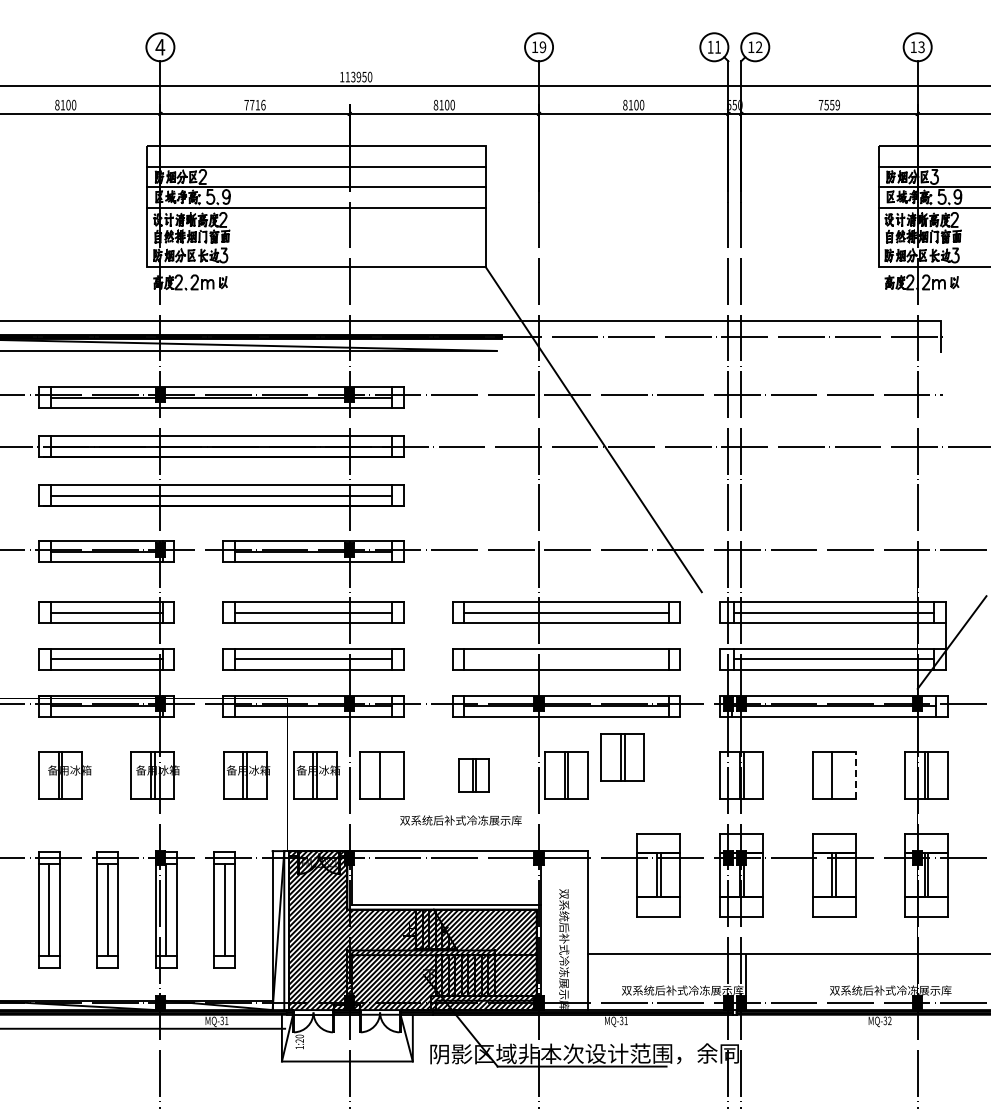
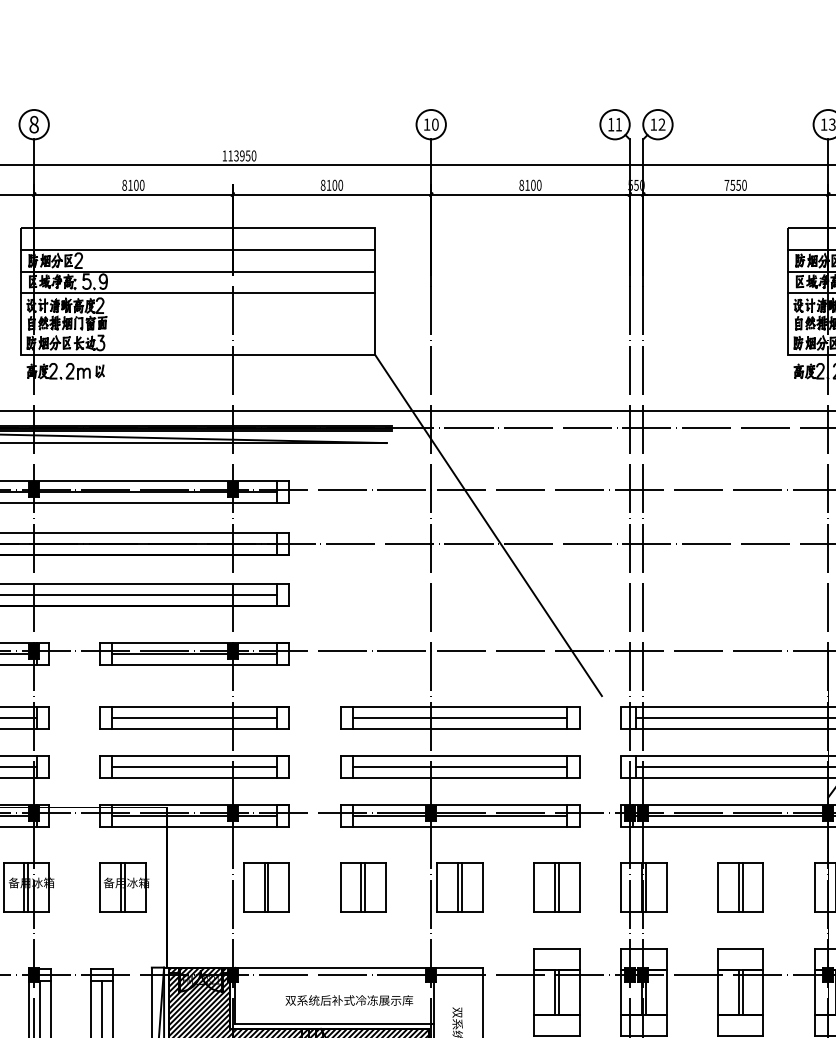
text: (160, 46) -> (34, 123), 4 -> 8
text: (542, 47) -> (434, 124), 19 -> 10
text: (254, 104) -> (132, 184), 7716 -> 8100
text: (837, 105) -> (744, 185), 7559 -> 7550
line: (566, 659) -> (460, 766), added
part: (622, 757) -> (556, 888), moved
line: (383, 774) -> (268, 887), added
line: (835, 774) -> (742, 887), added
line: (855, 774) -> (763, 887), dashed -> solid
part: (316, 775) -> (197, 888), removed
part: (474, 775) -> (363, 888), size x1.43
text: (460, 820) -> (348, 1000), moved

